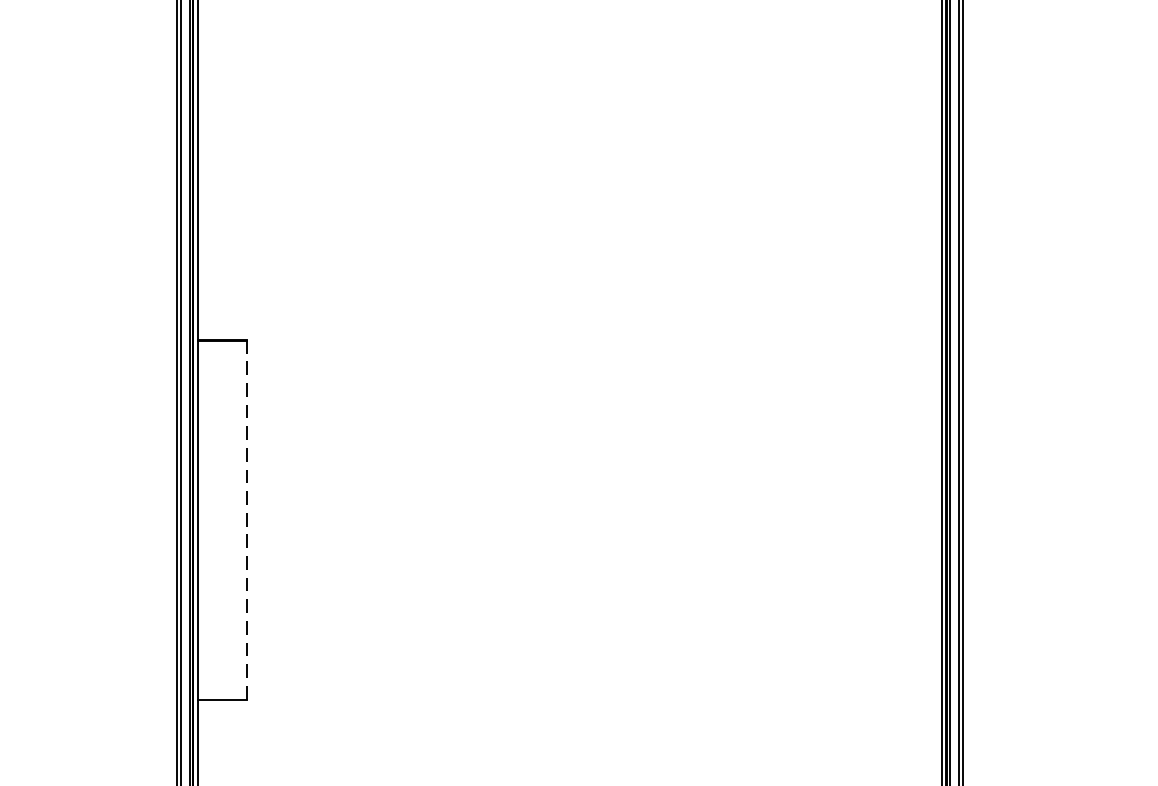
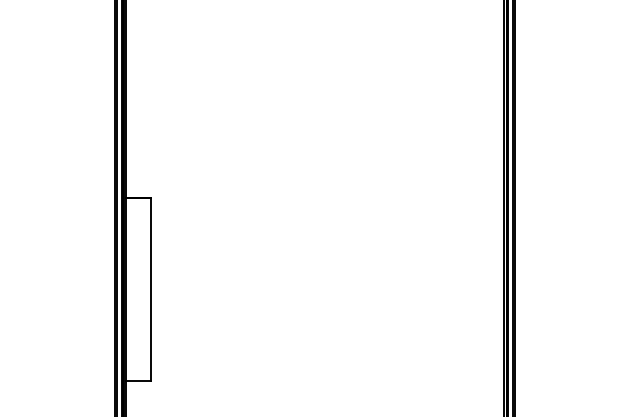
line: (246, 520) -> (150, 289), dashed -> solid

